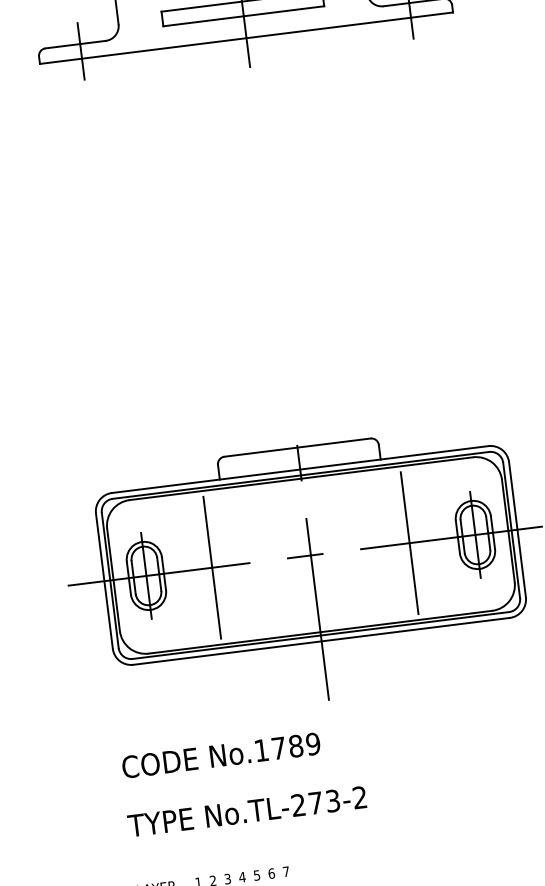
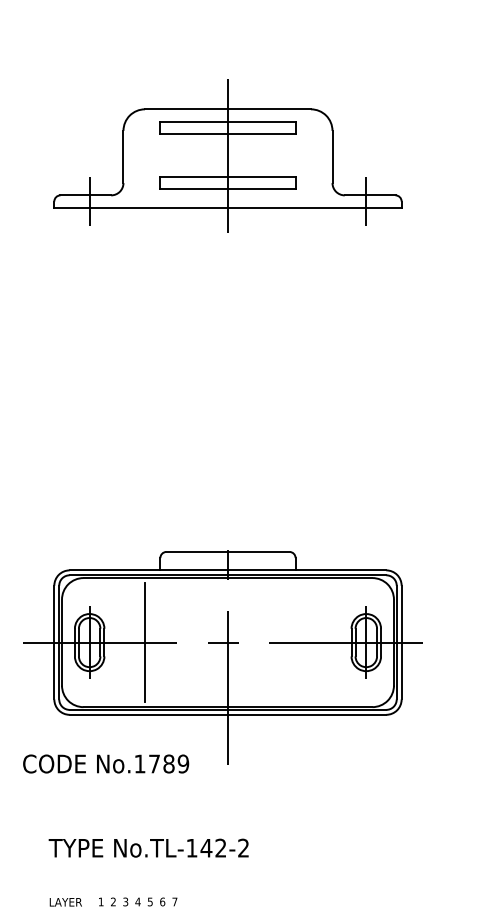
line: (409, 543) -> (310, 642), removed
text: (221, 754) -> (106, 763), moved
text: (315, 802) -> (206, 847), No.TL-273-2 -> No.TL-142-2

